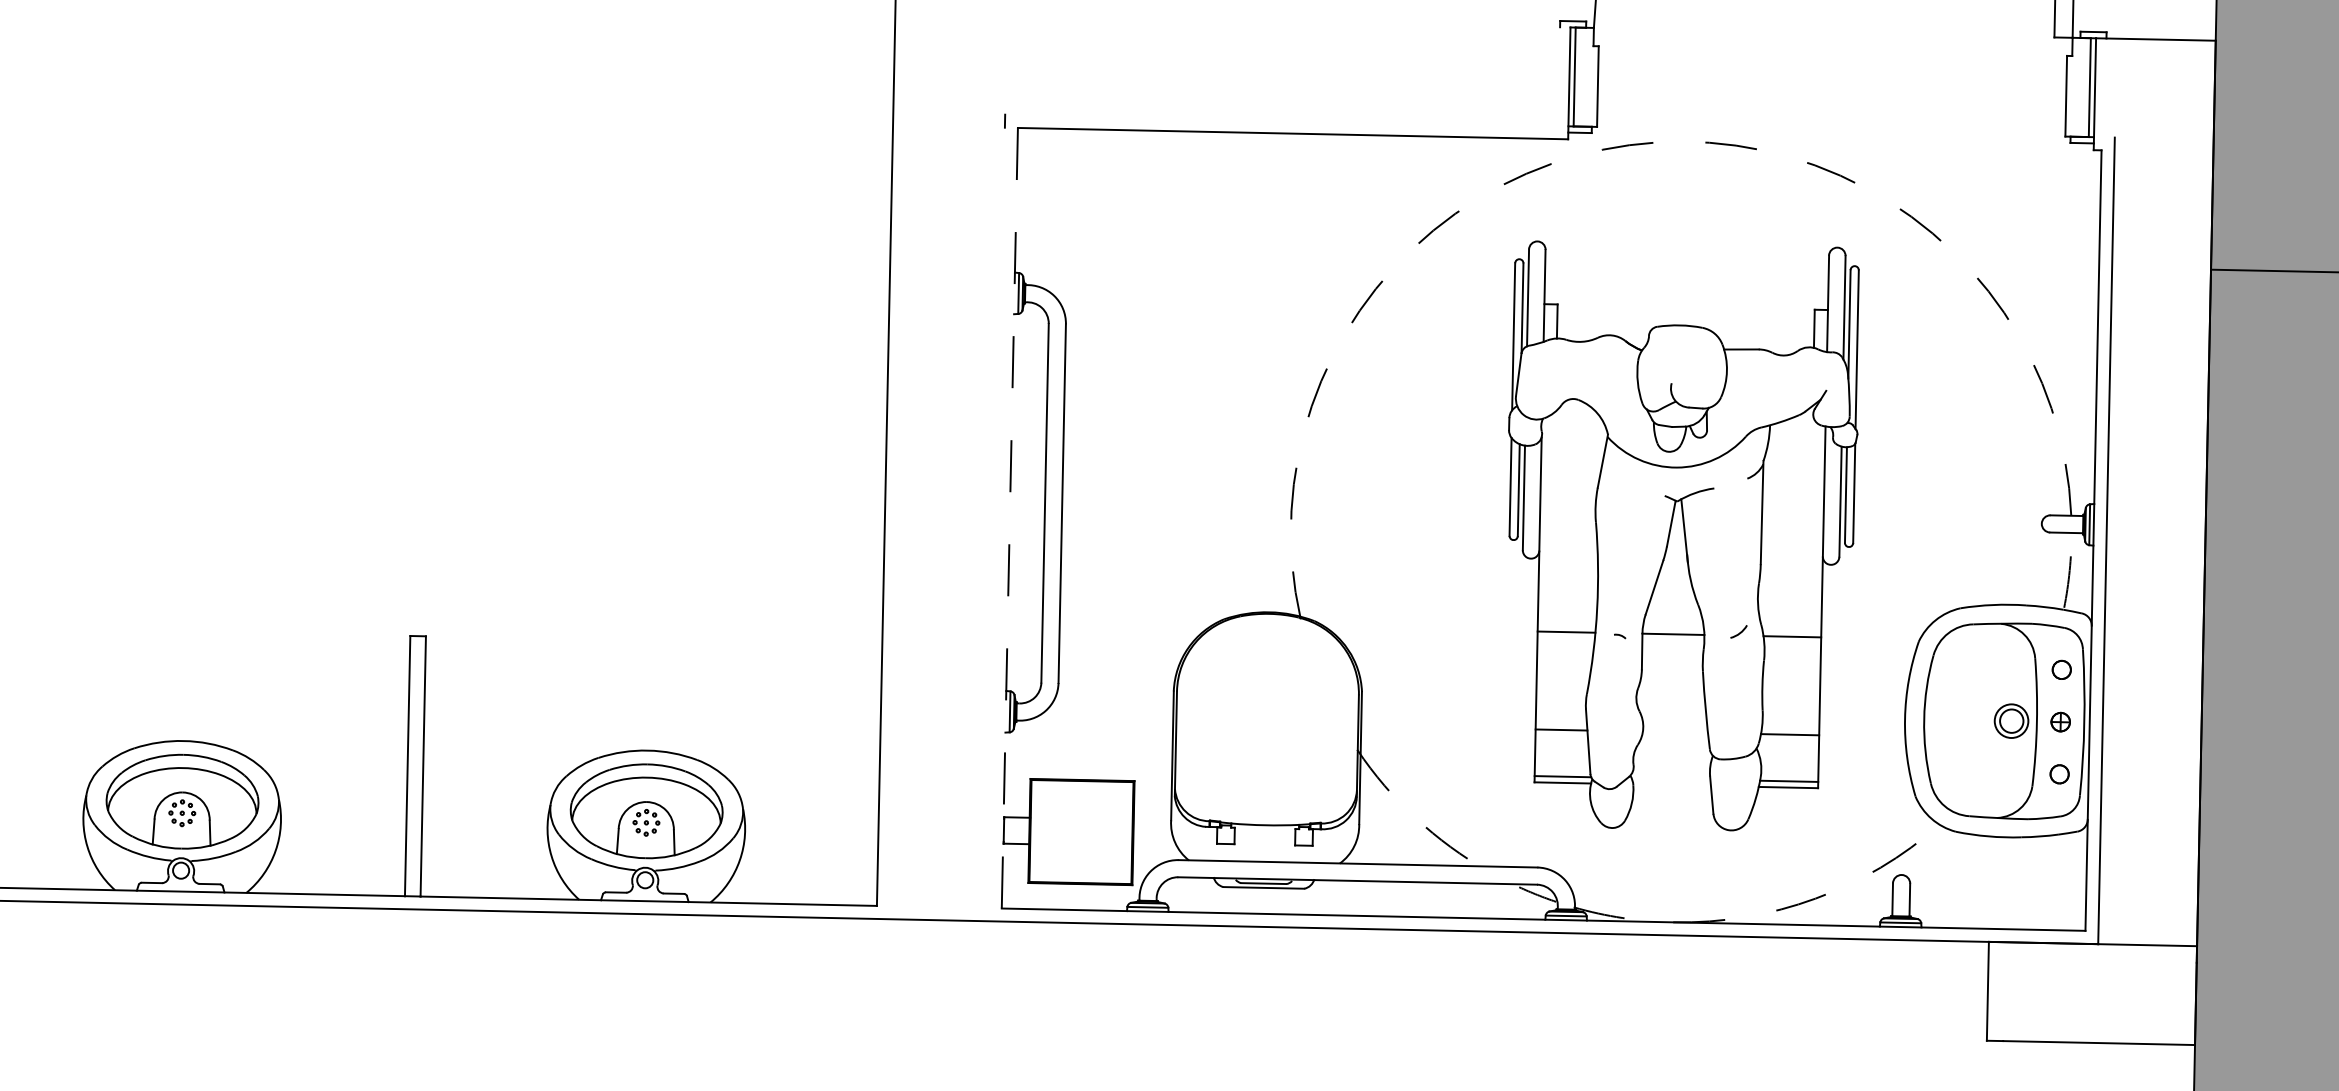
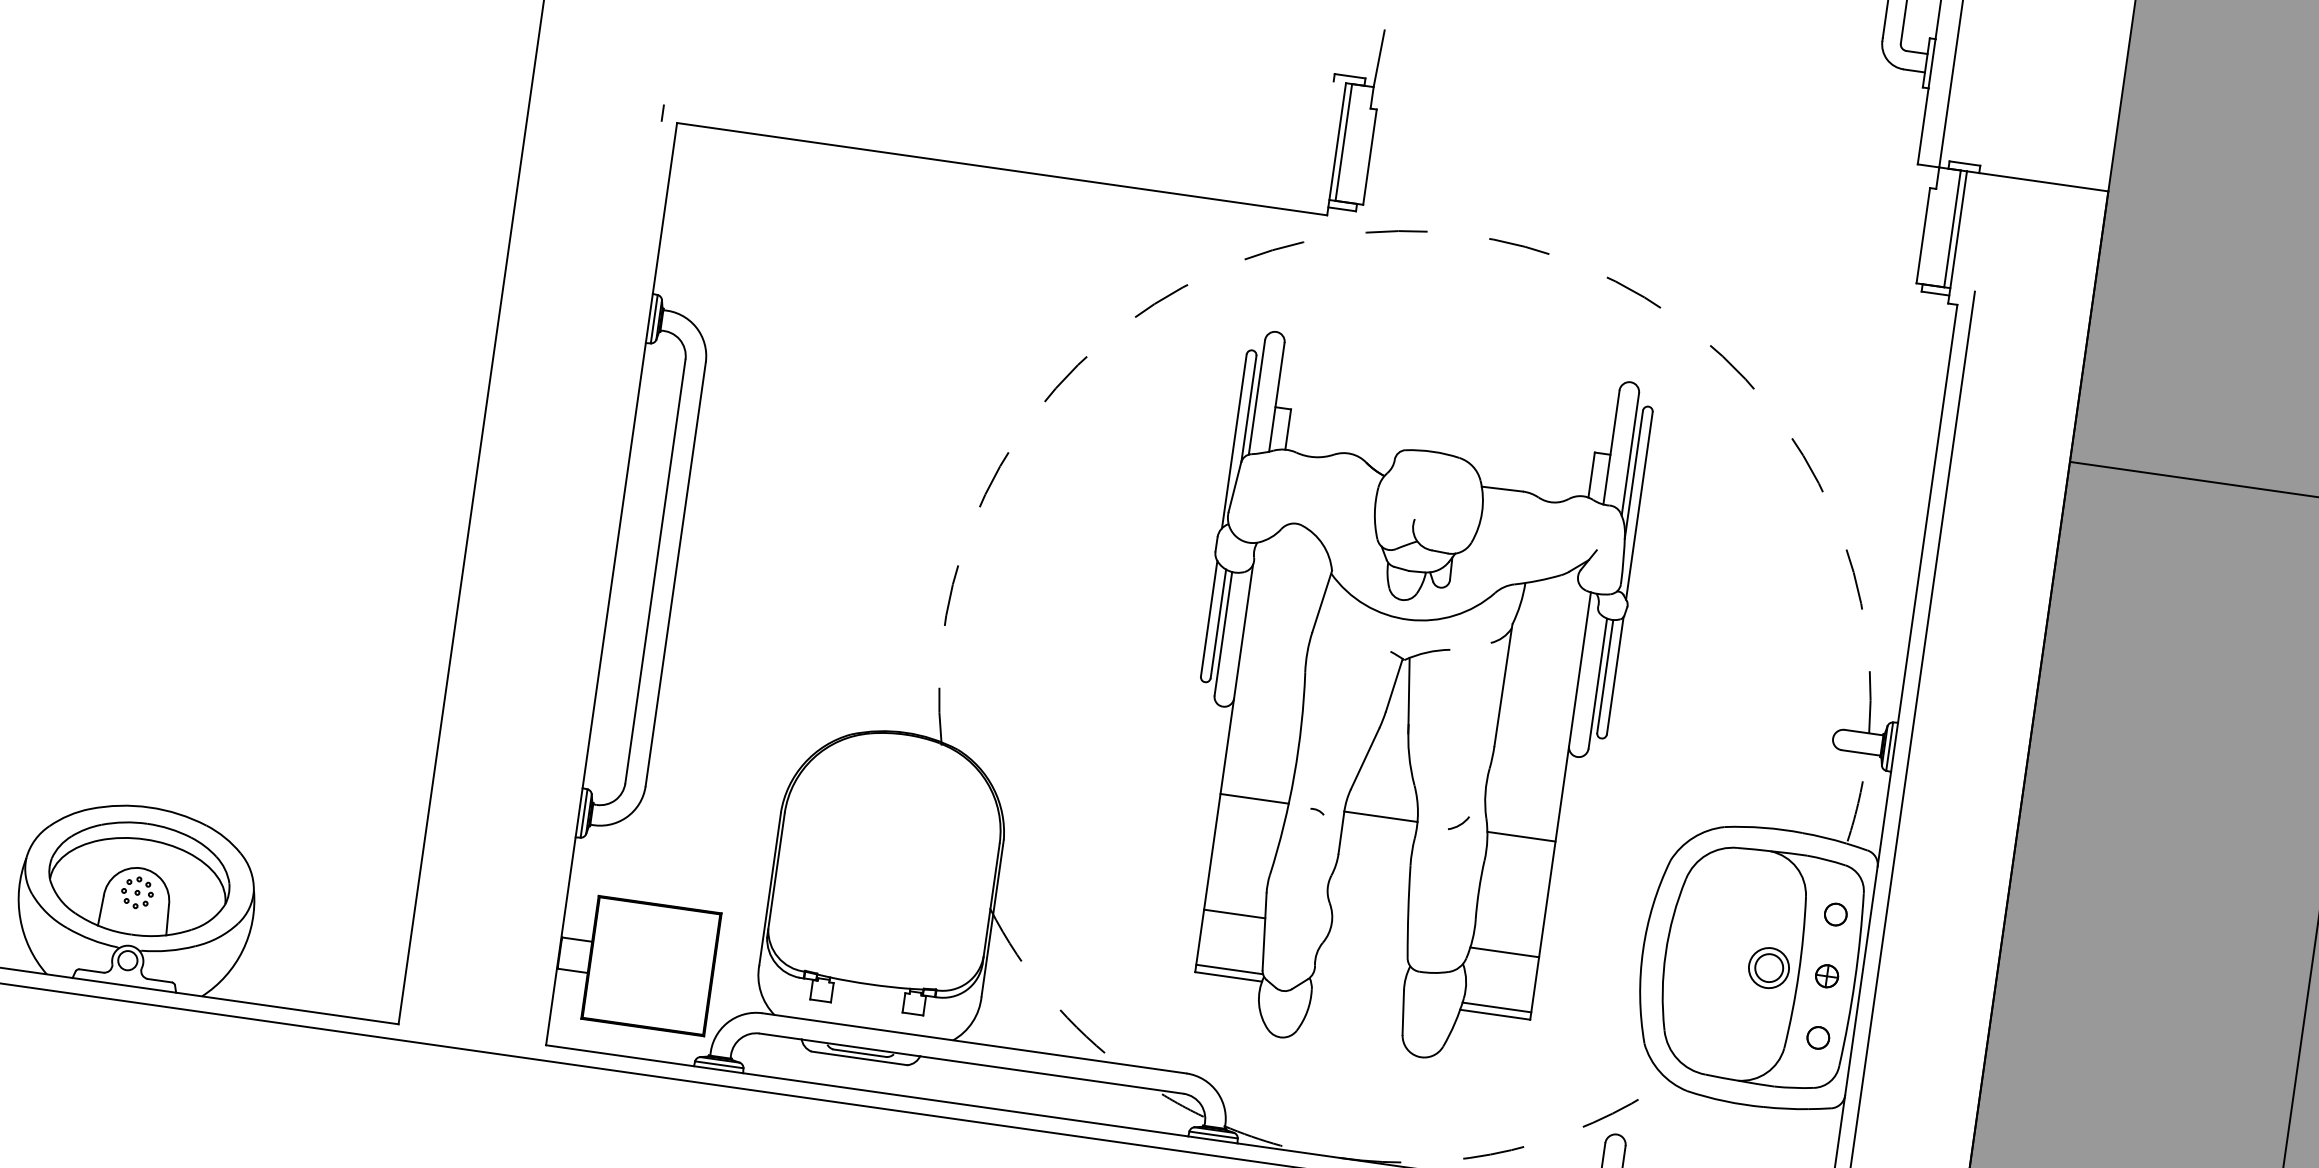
line: (1009, 517) -> (611, 583), dashed -> solid

